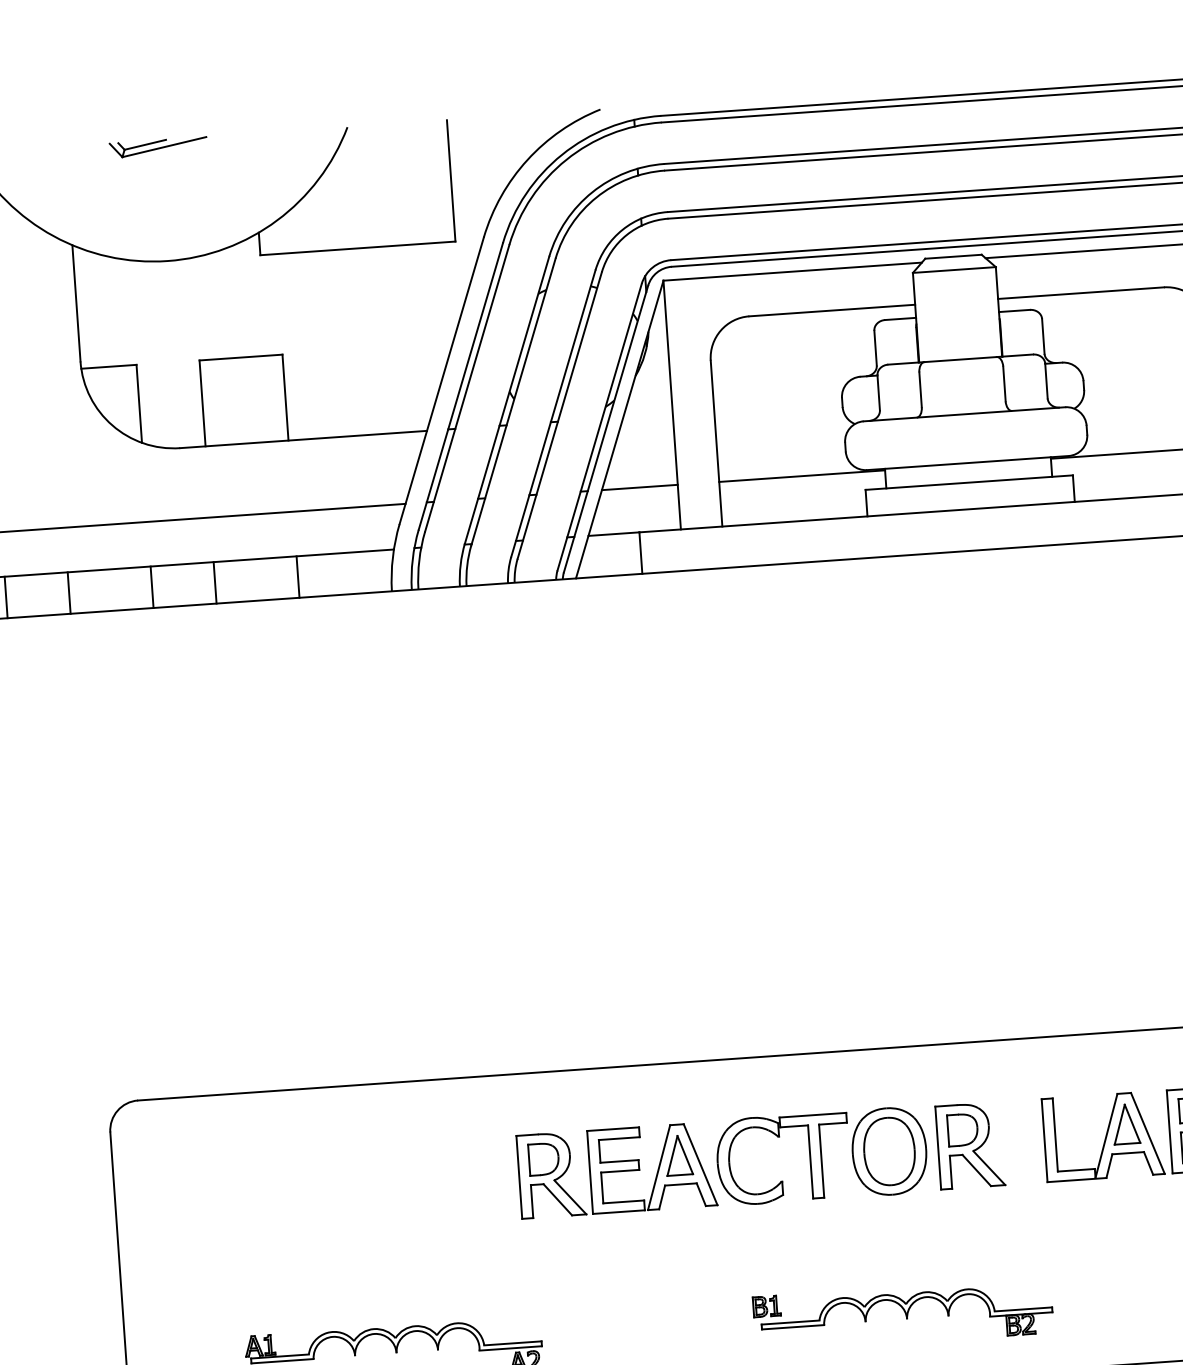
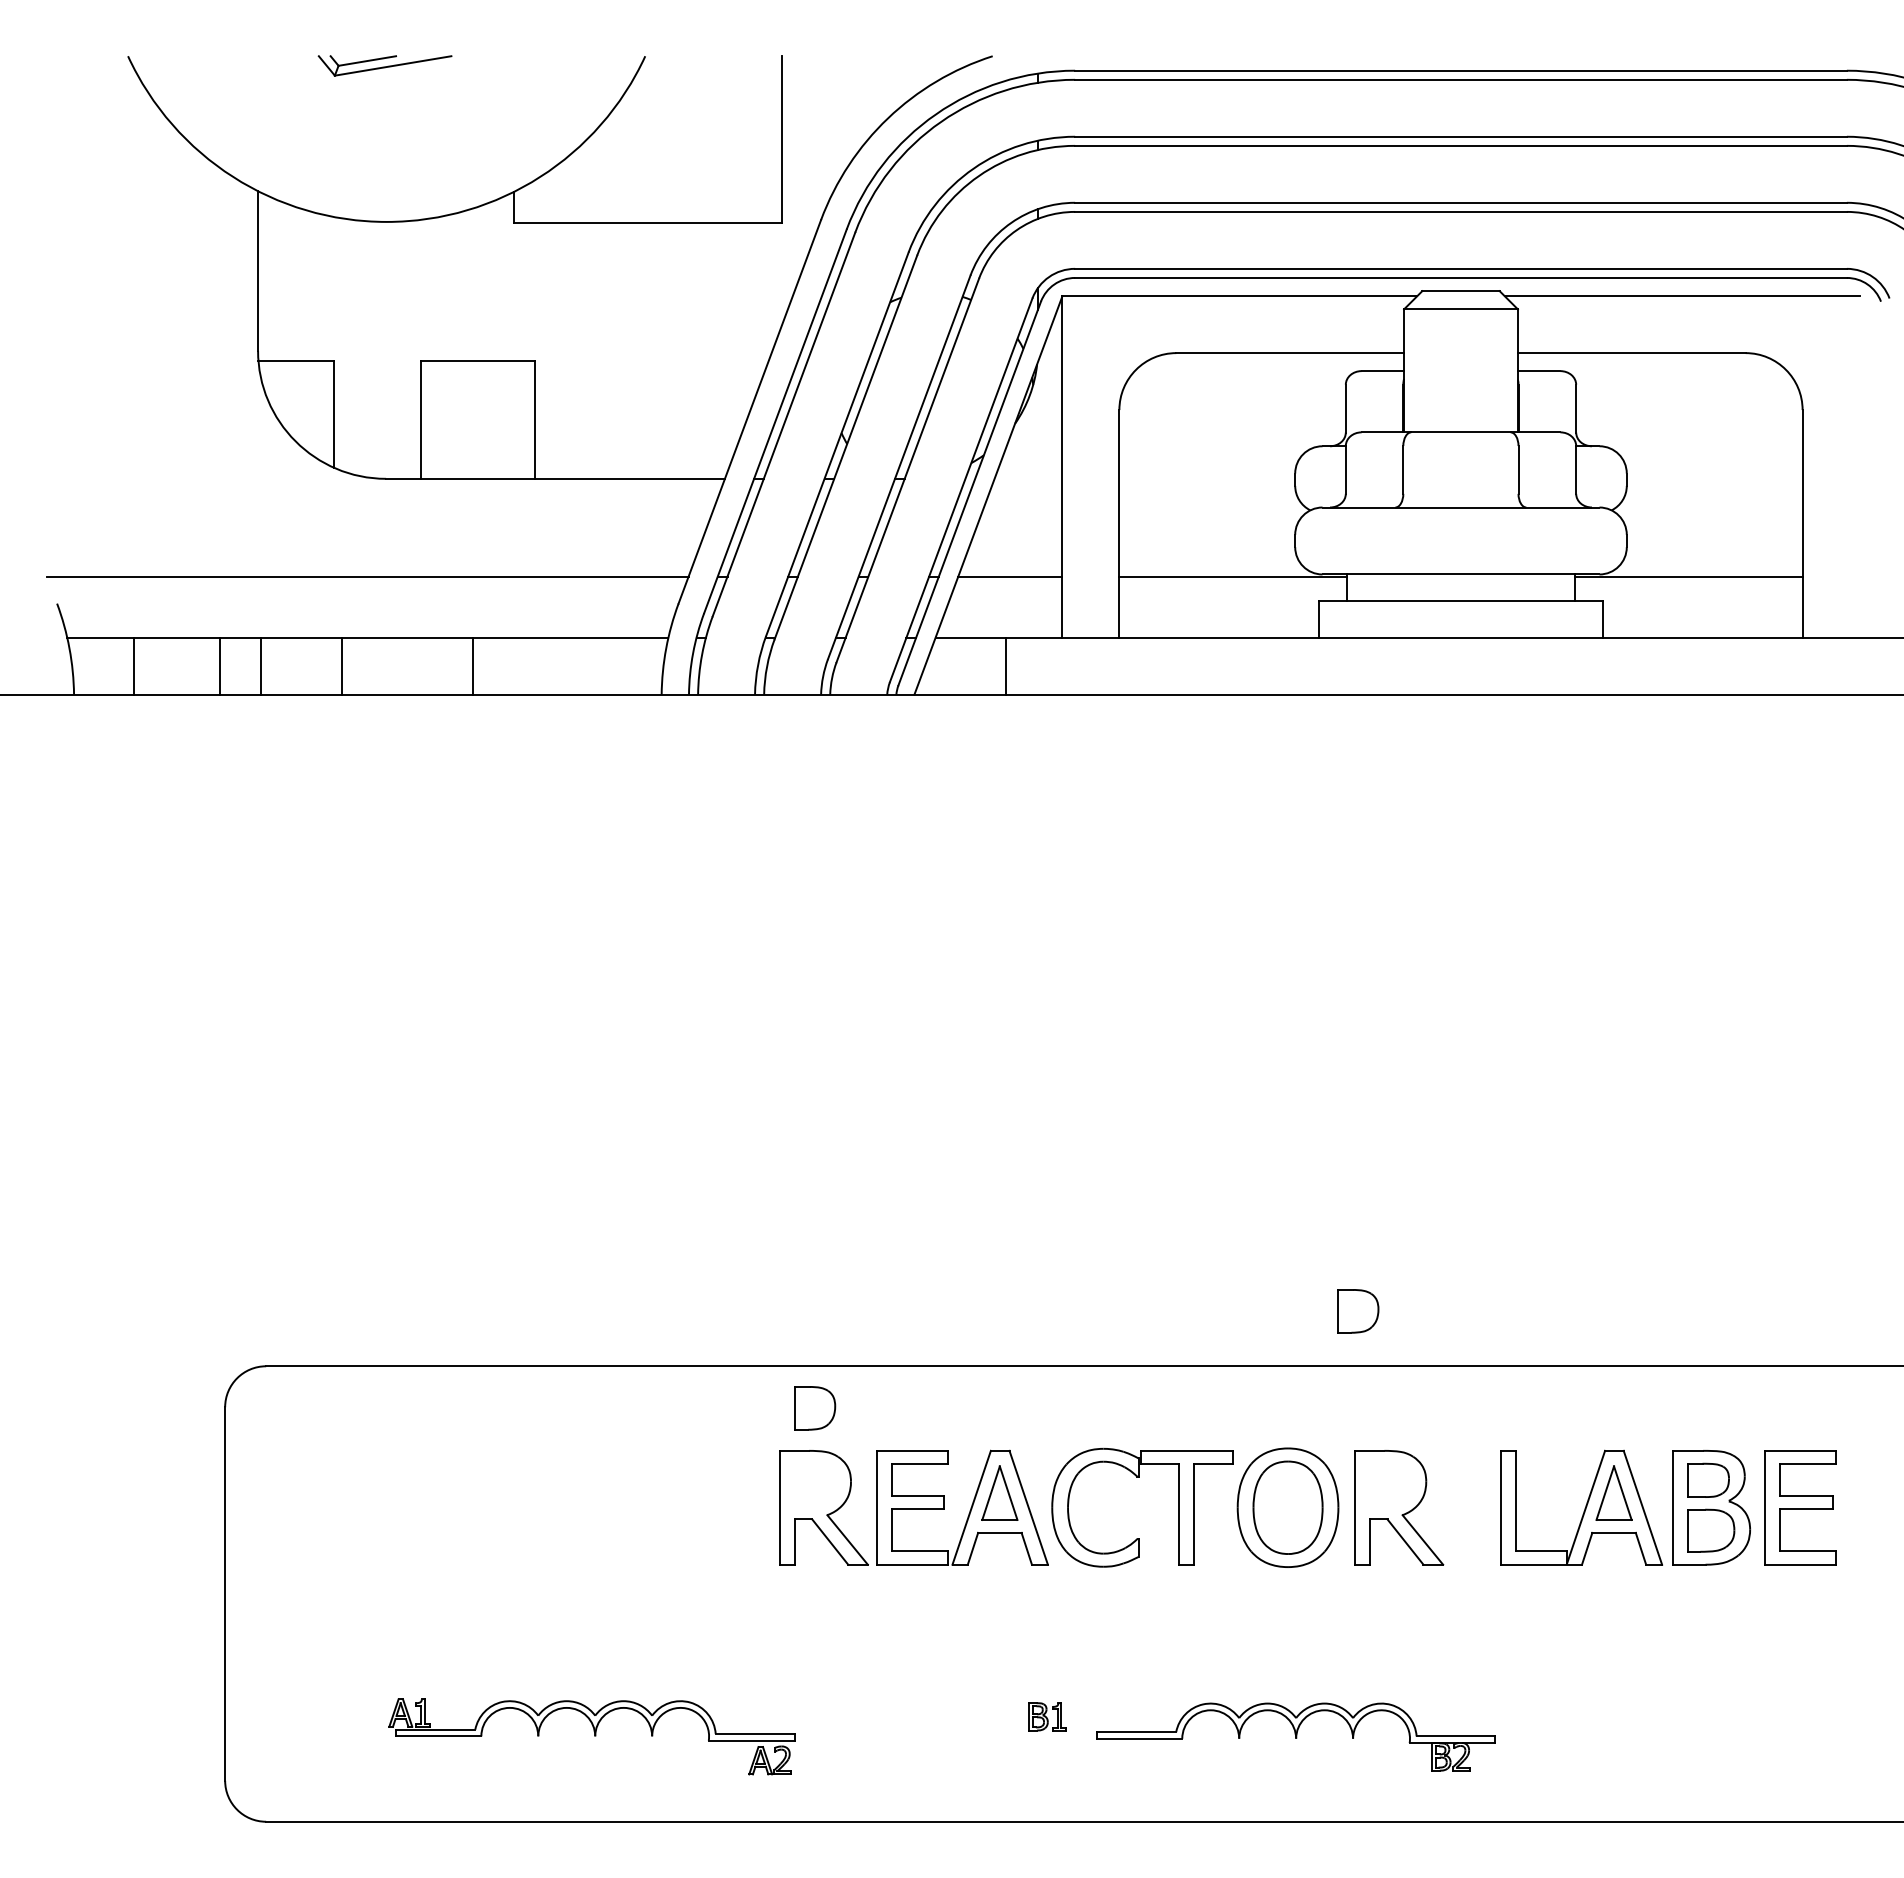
line: (297, 576) -> (472, 665), moved
line: (214, 582) -> (341, 665), moved
line: (152, 586) -> (261, 665), moved
part: (962, 1130) -> (1358, 1311), moved
part: (544, 1159) -> (815, 1408), moved
part: (766, 1306) -> (1047, 1716), moved

